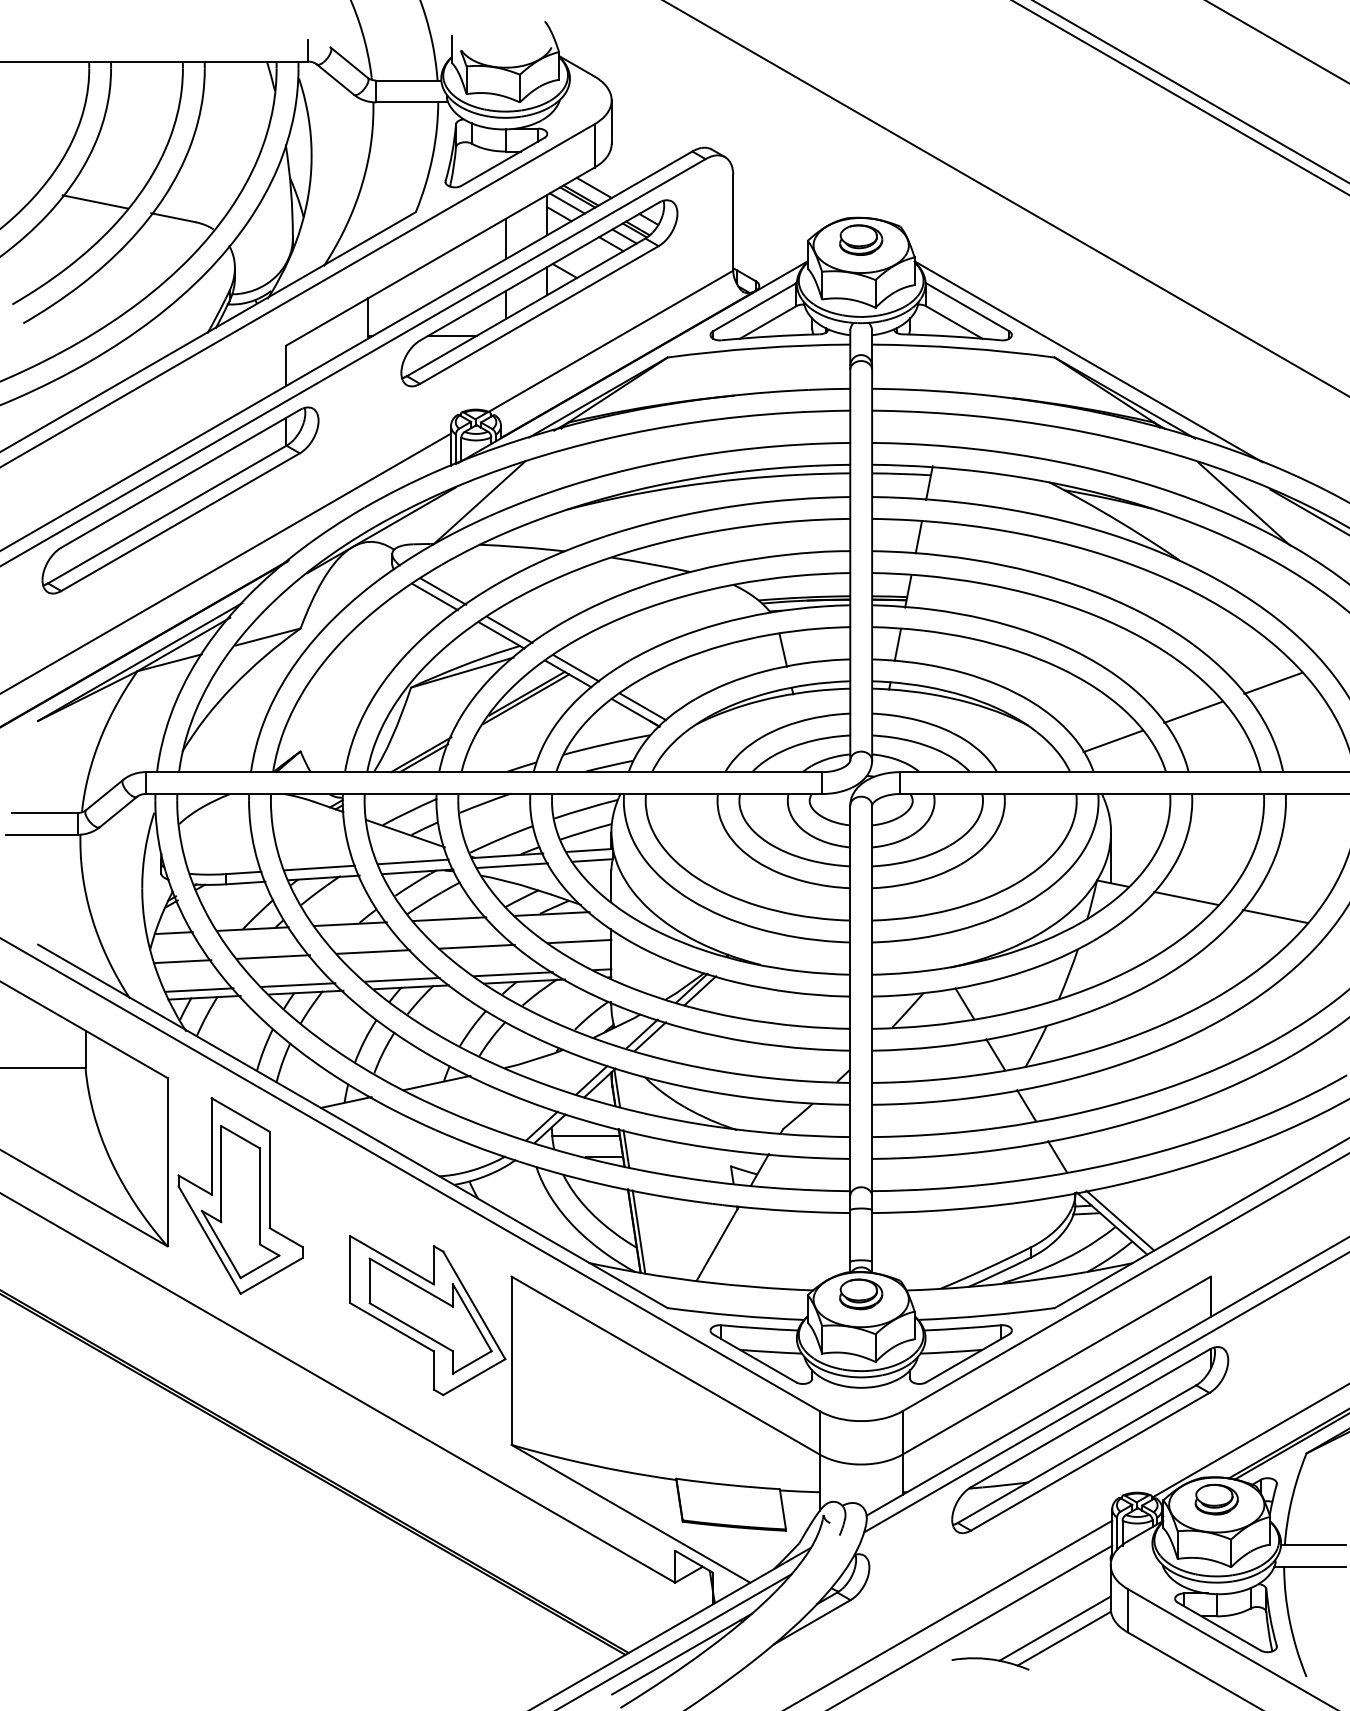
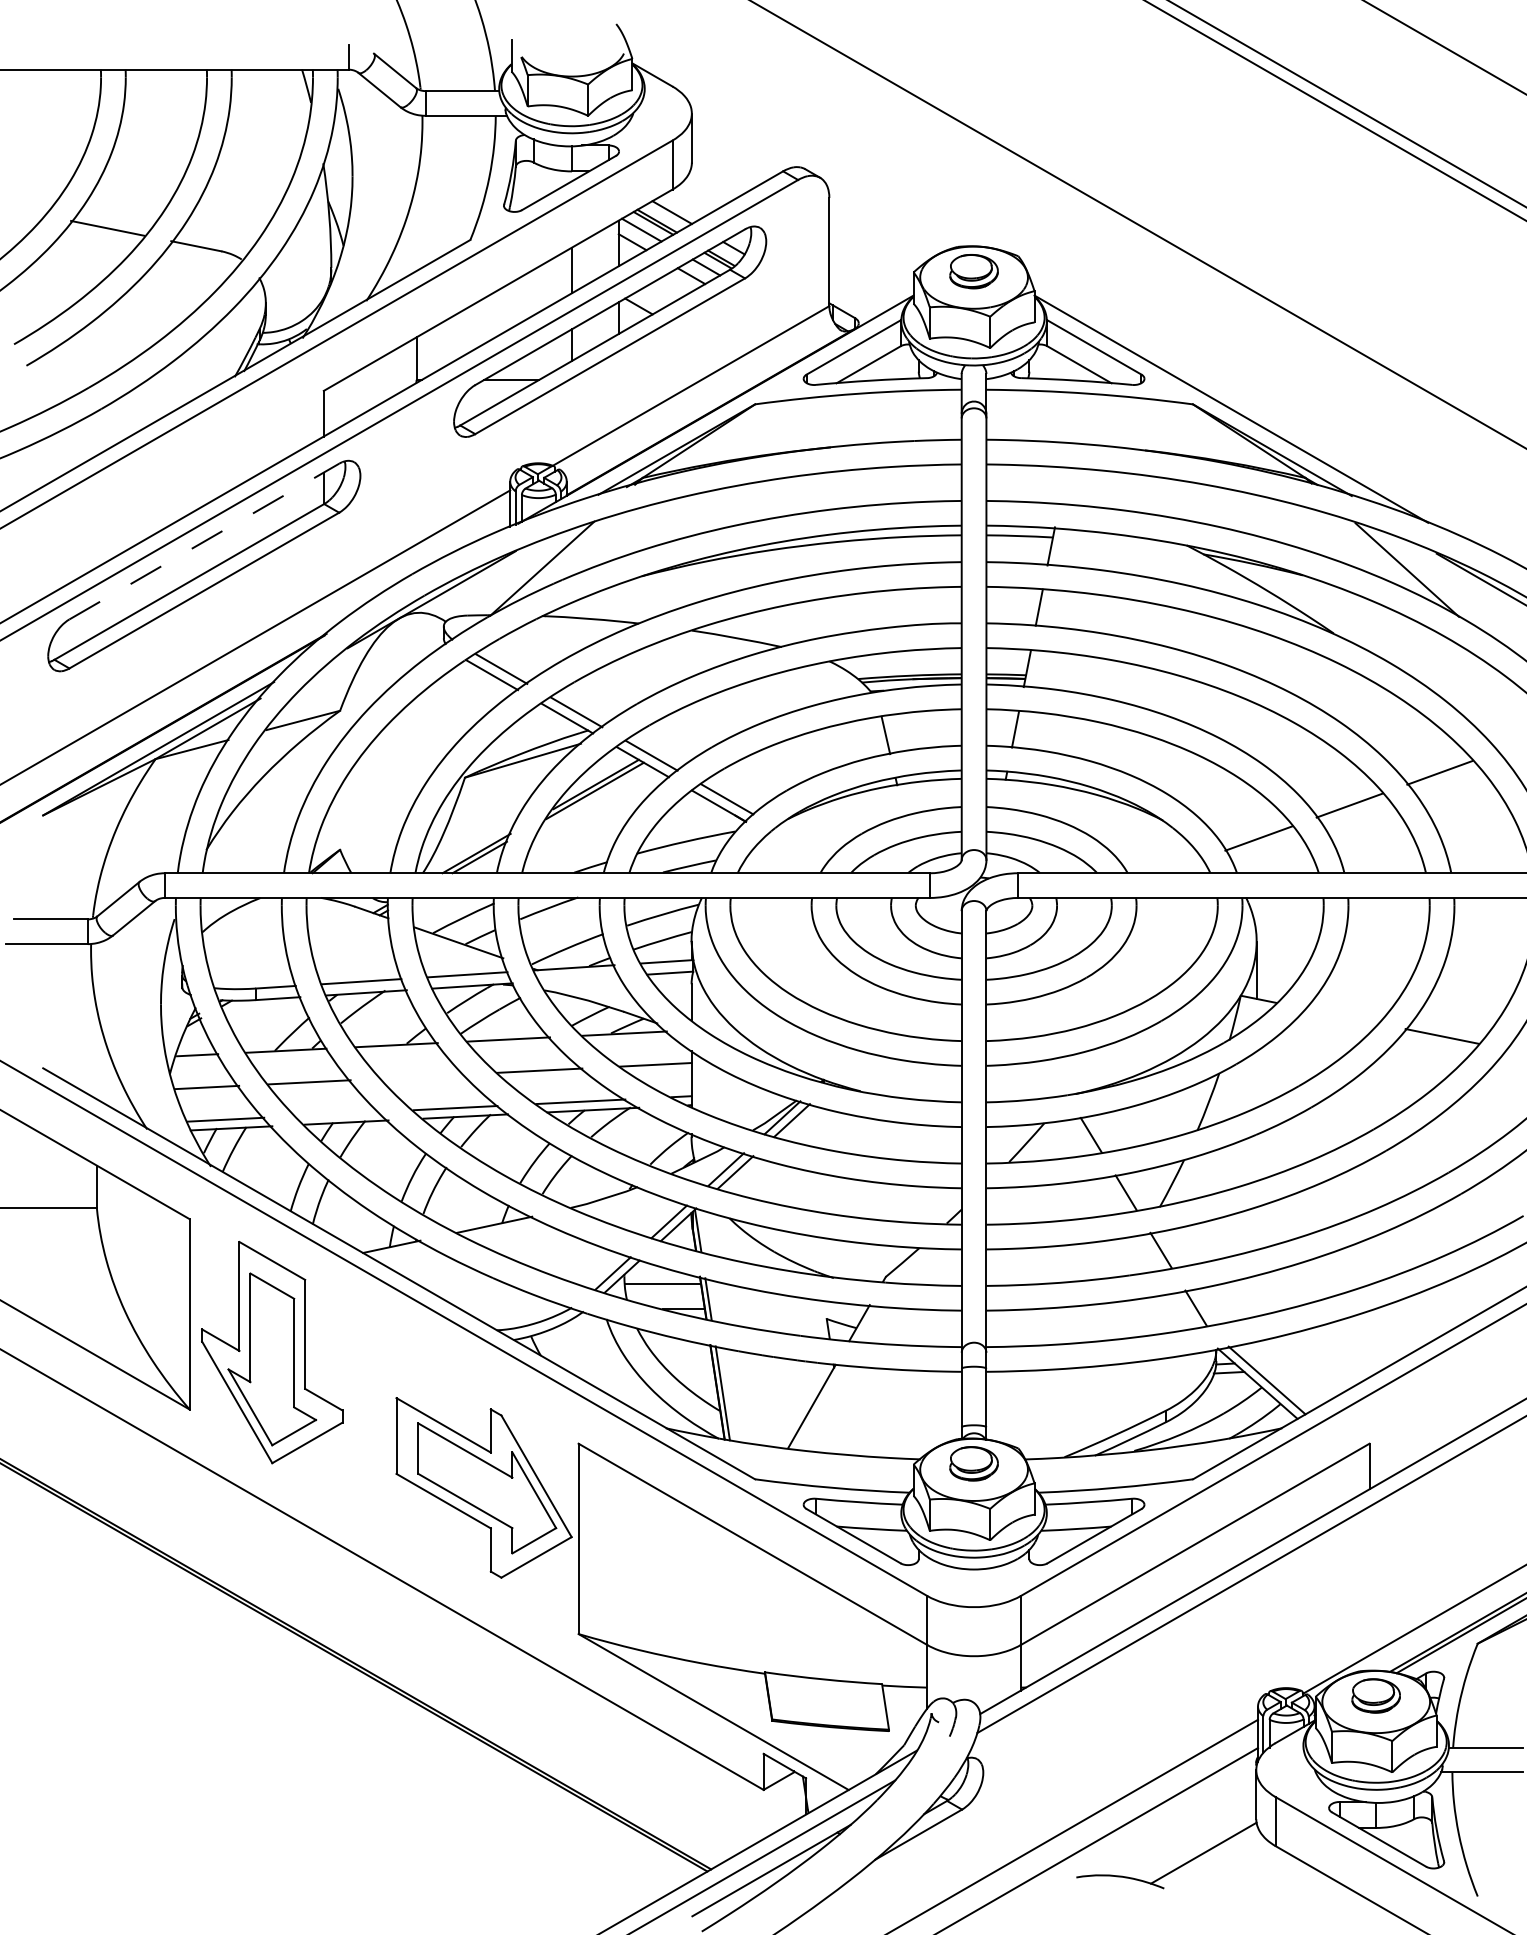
line: (180, 478) -> (204, 541), solid -> dashed
line: (512, 865) -> (579, 978), removed
line: (1186, 898) -> (1341, 1016), removed
line: (373, 951) -> (422, 1076), removed
line: (298, 984) -> (337, 1113), removed
part: (1090, 1440) -> (1233, 1629), removed
line: (1054, 1628) -> (1192, 1841), removed

